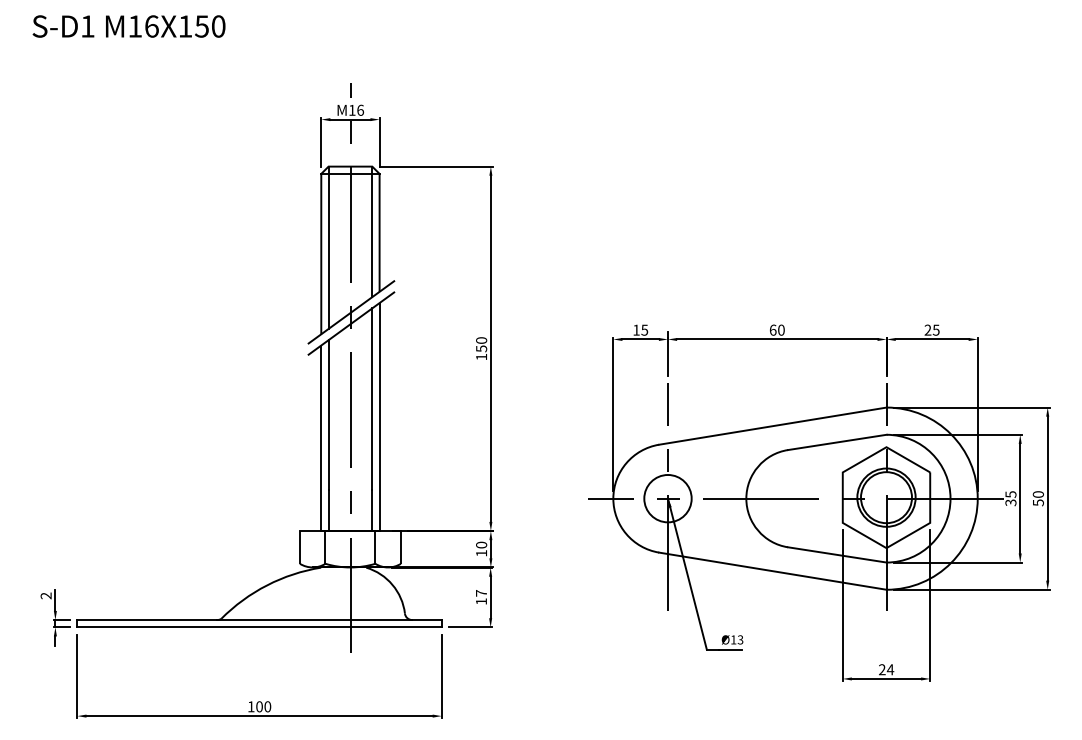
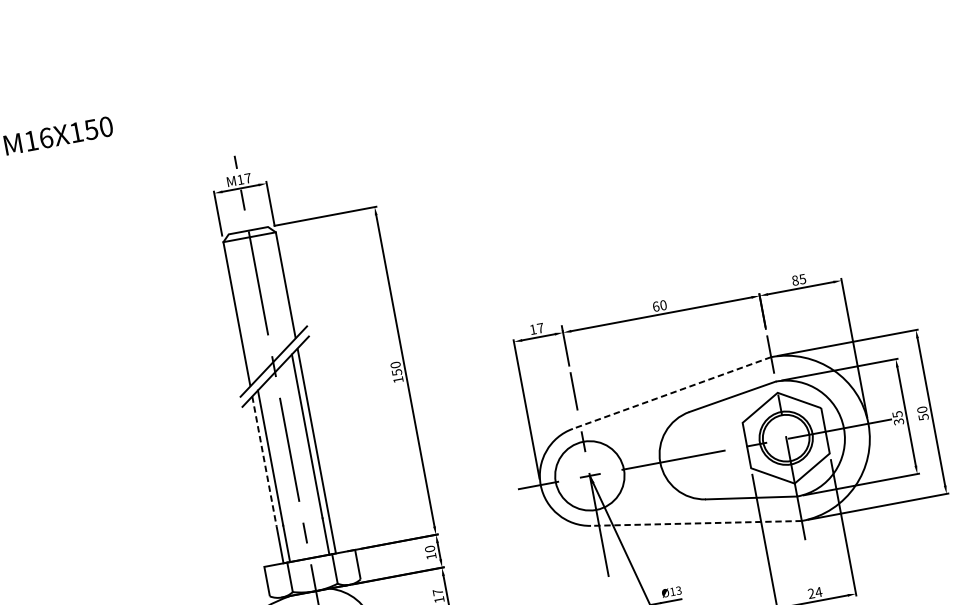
text: (360, 109) -> (247, 177), M16 -> M17
line: (372, 231) -> (279, 285), removed
line: (328, 247) -> (242, 307), removed
text: (644, 329) -> (540, 327), 15 -> 17
text: (927, 329) -> (794, 280), 25 -> 85
line: (321, 418) -> (264, 462), solid -> dashed
line: (772, 426) -> (671, 393), solid -> dashed
circle: (667, 498) -> (589, 475), size x1.6
line: (772, 571) -> (696, 523), solid -> dashed

